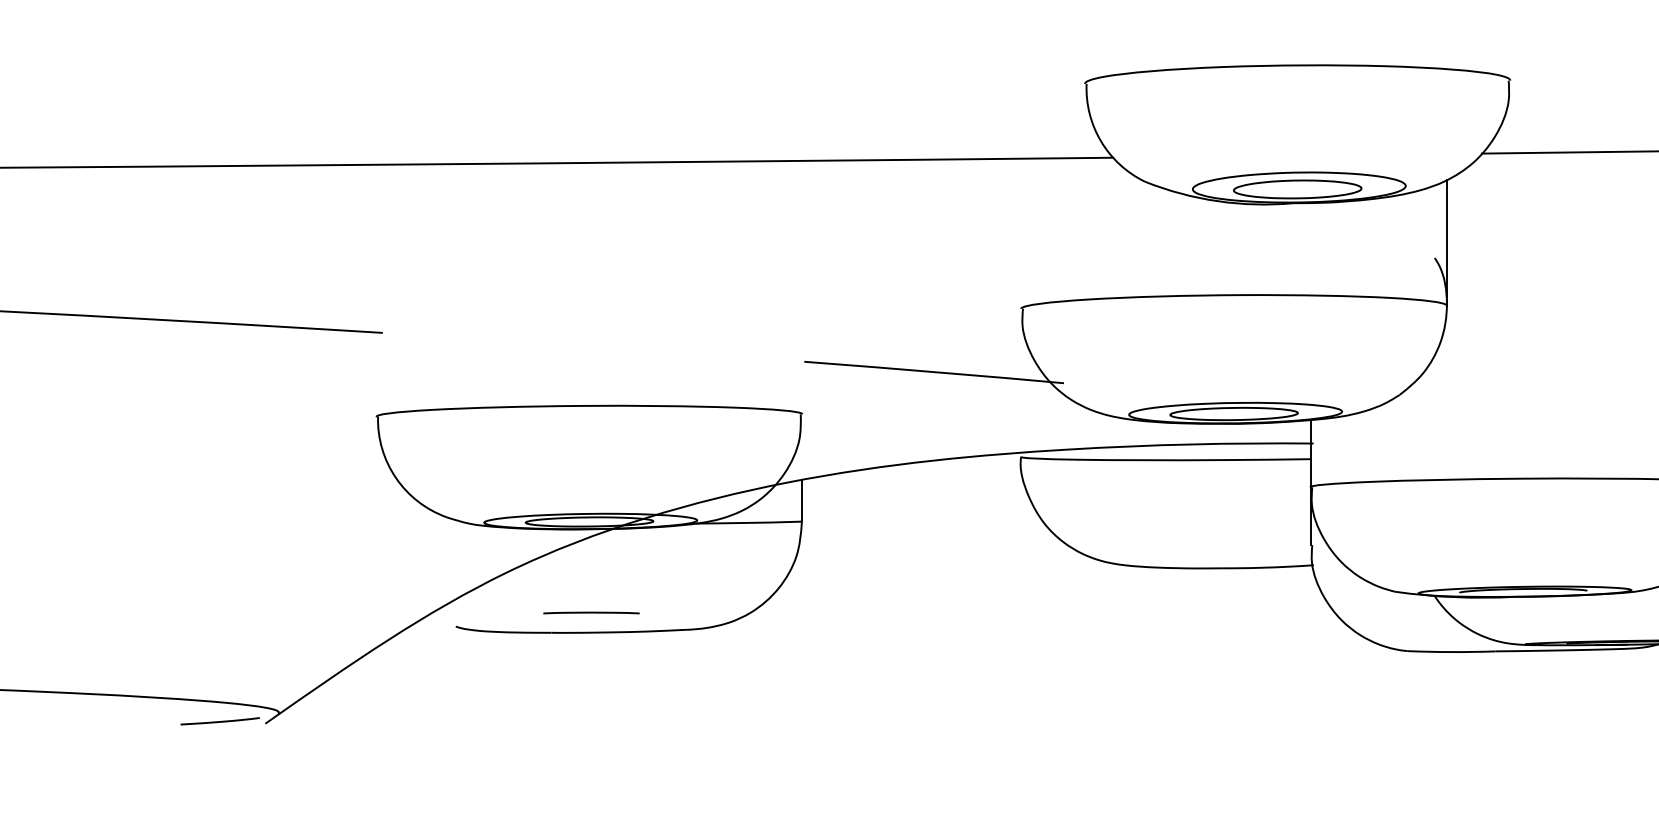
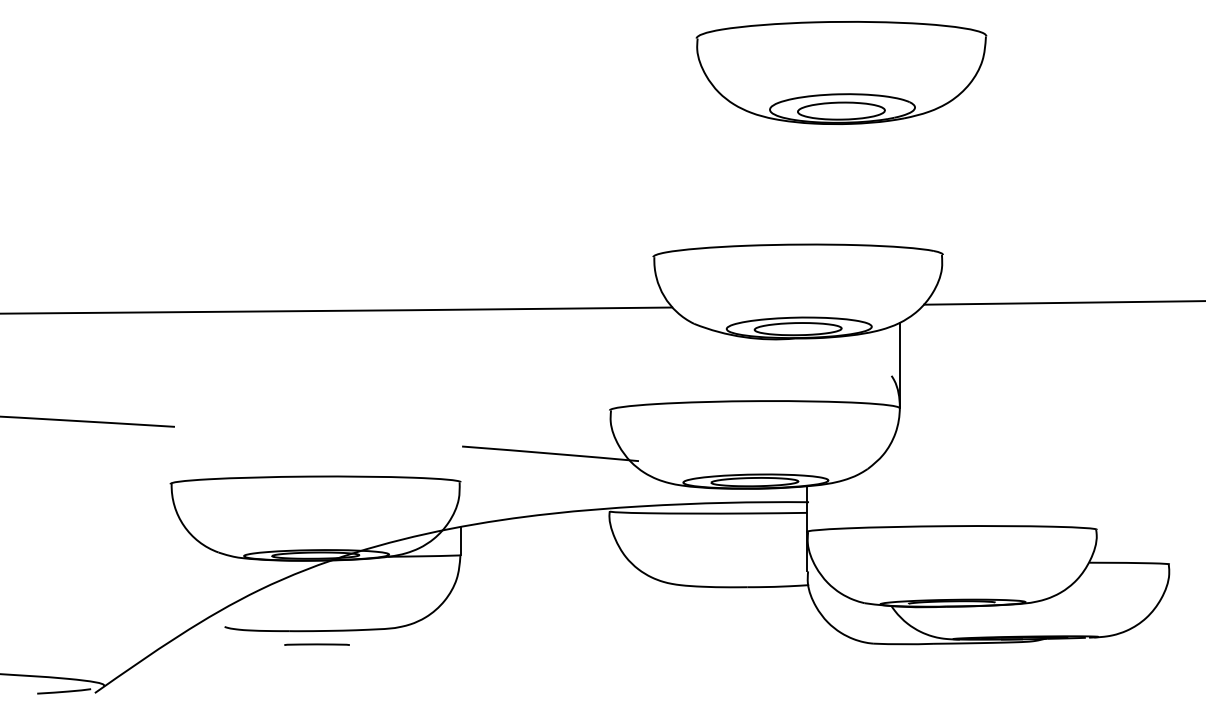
line: (590, 612) -> (316, 644), moved

